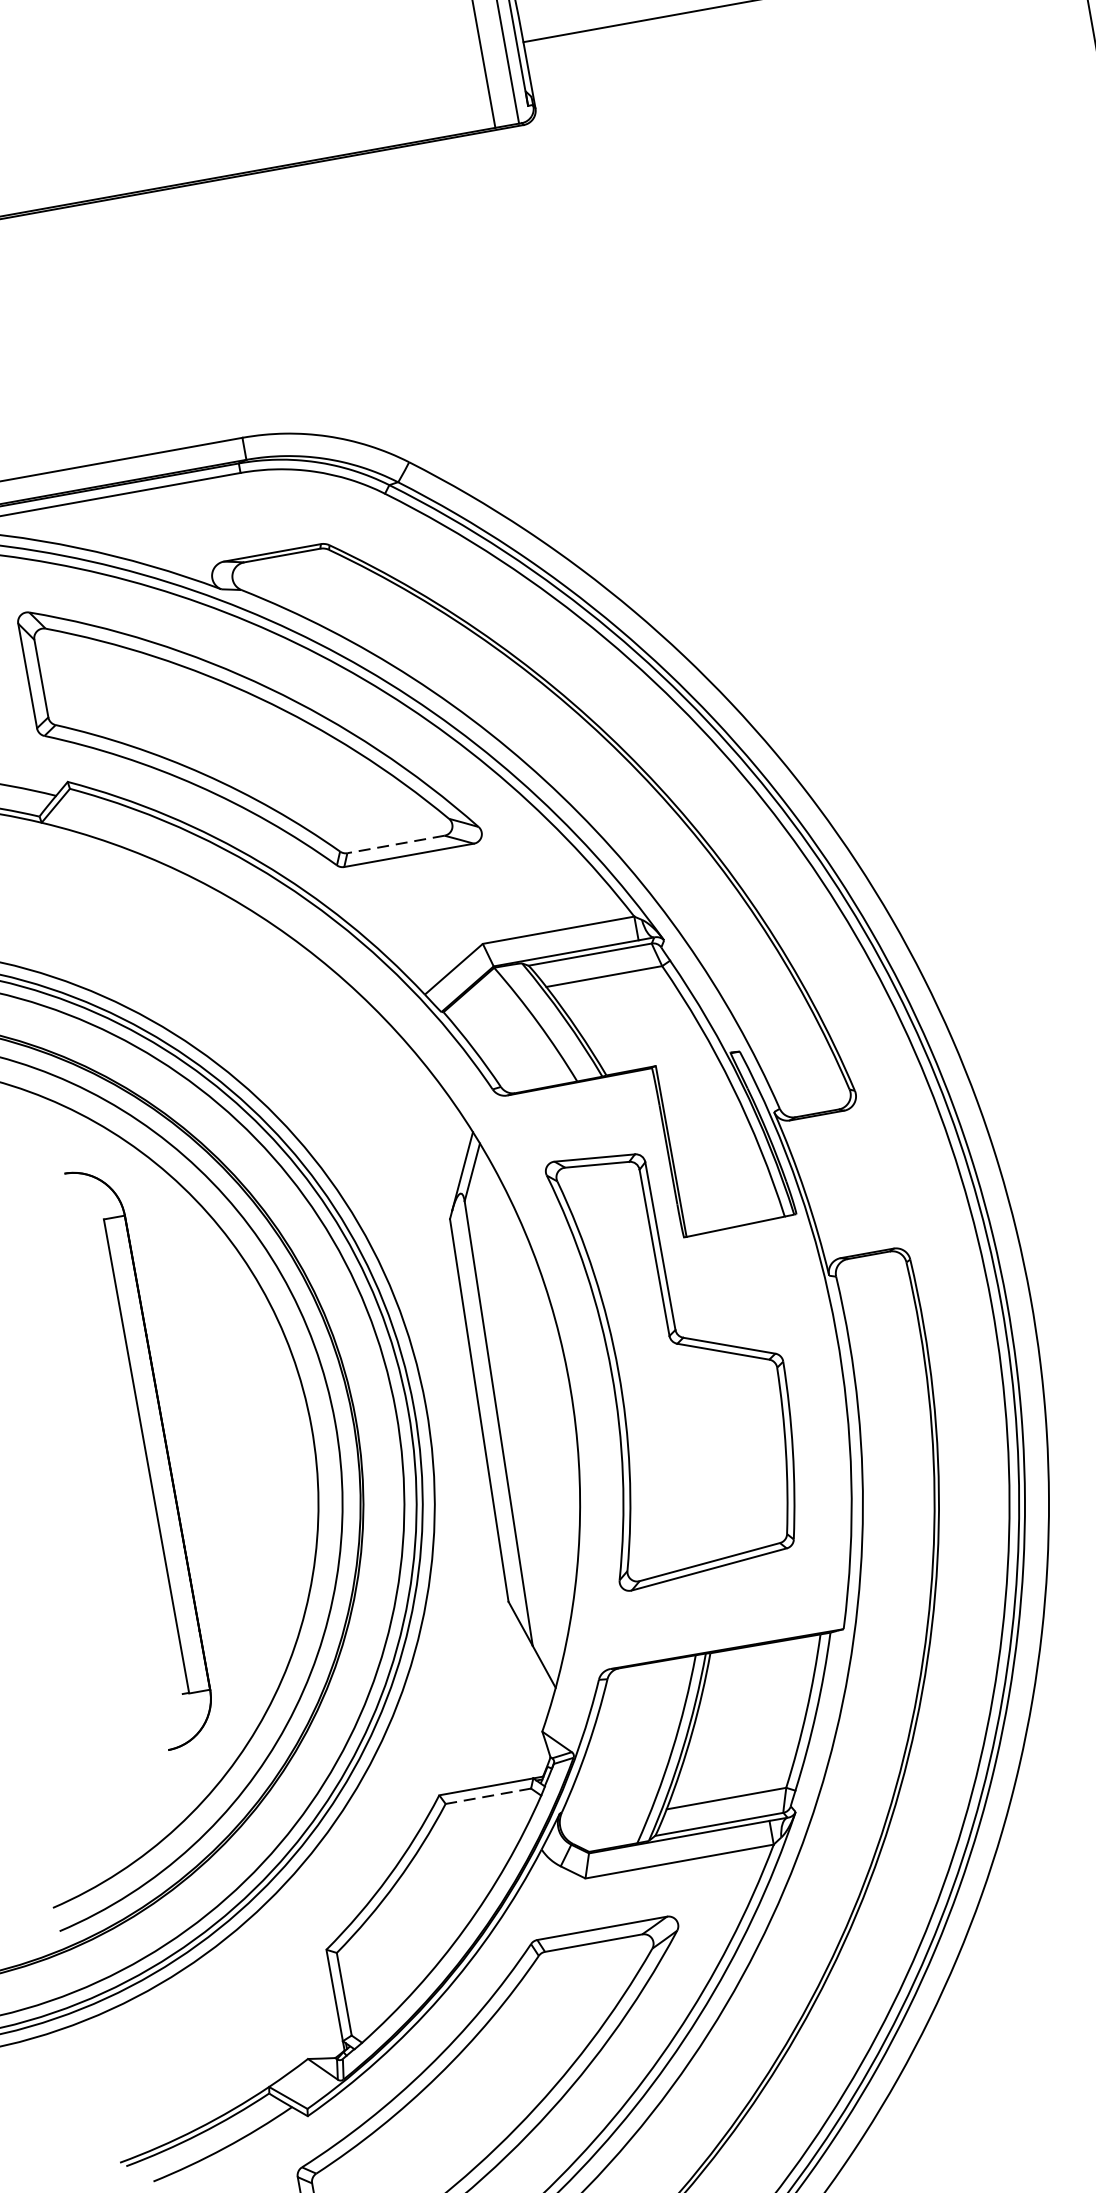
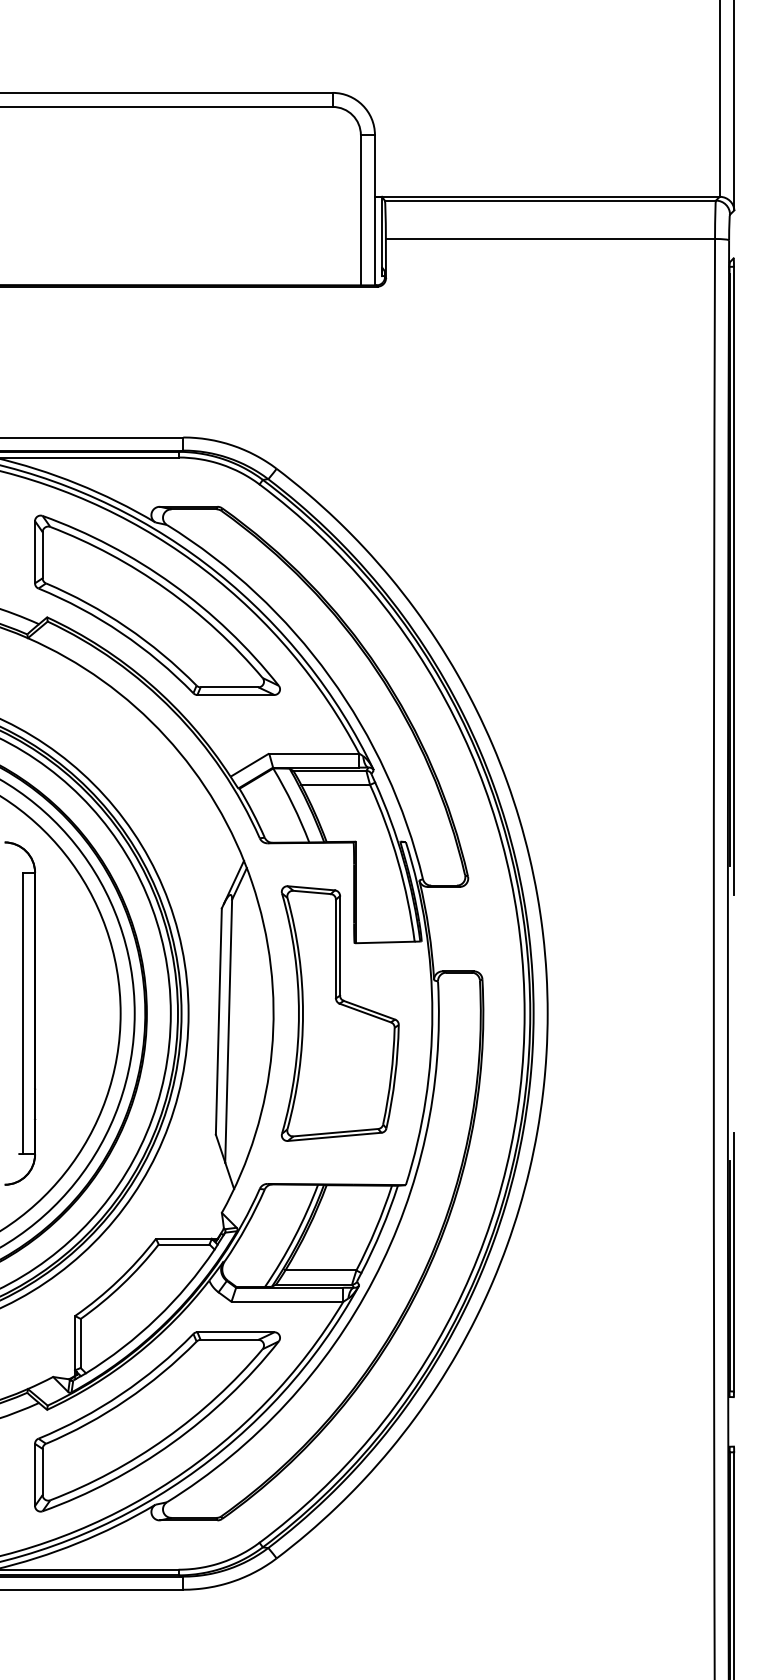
line: (395, 844) -> (229, 687), dashed -> solid
line: (487, 1796) -> (183, 1244), dashed -> solid

